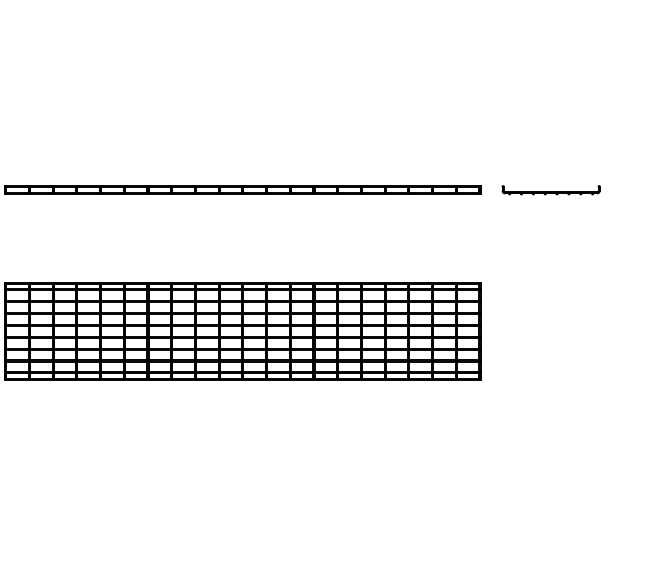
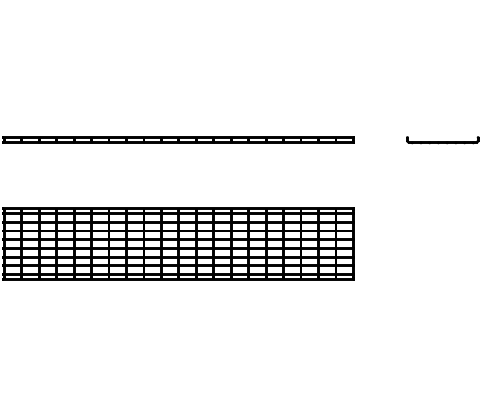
part: (550, 190) -> (442, 140), moved

